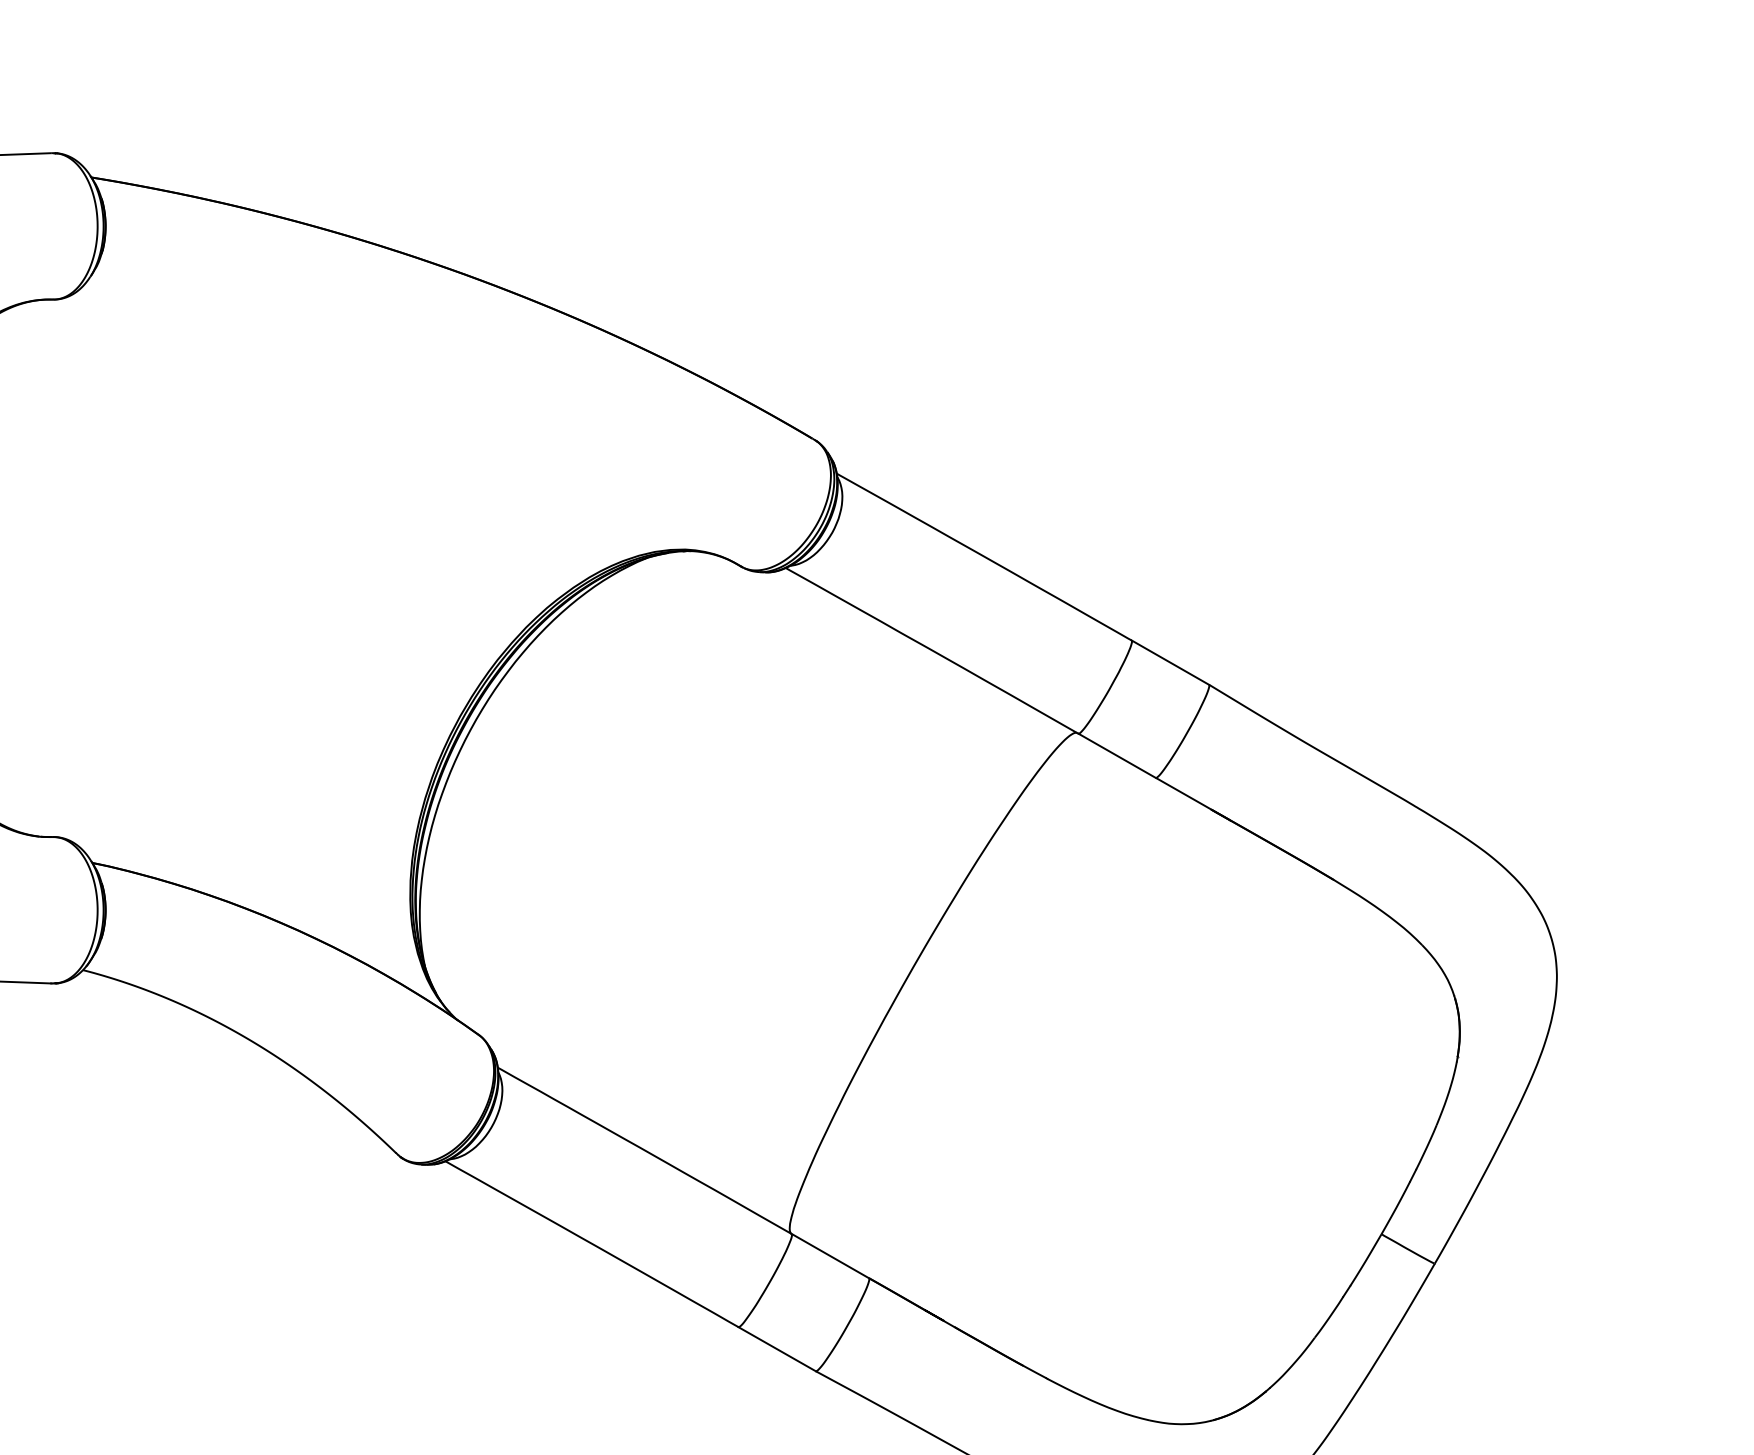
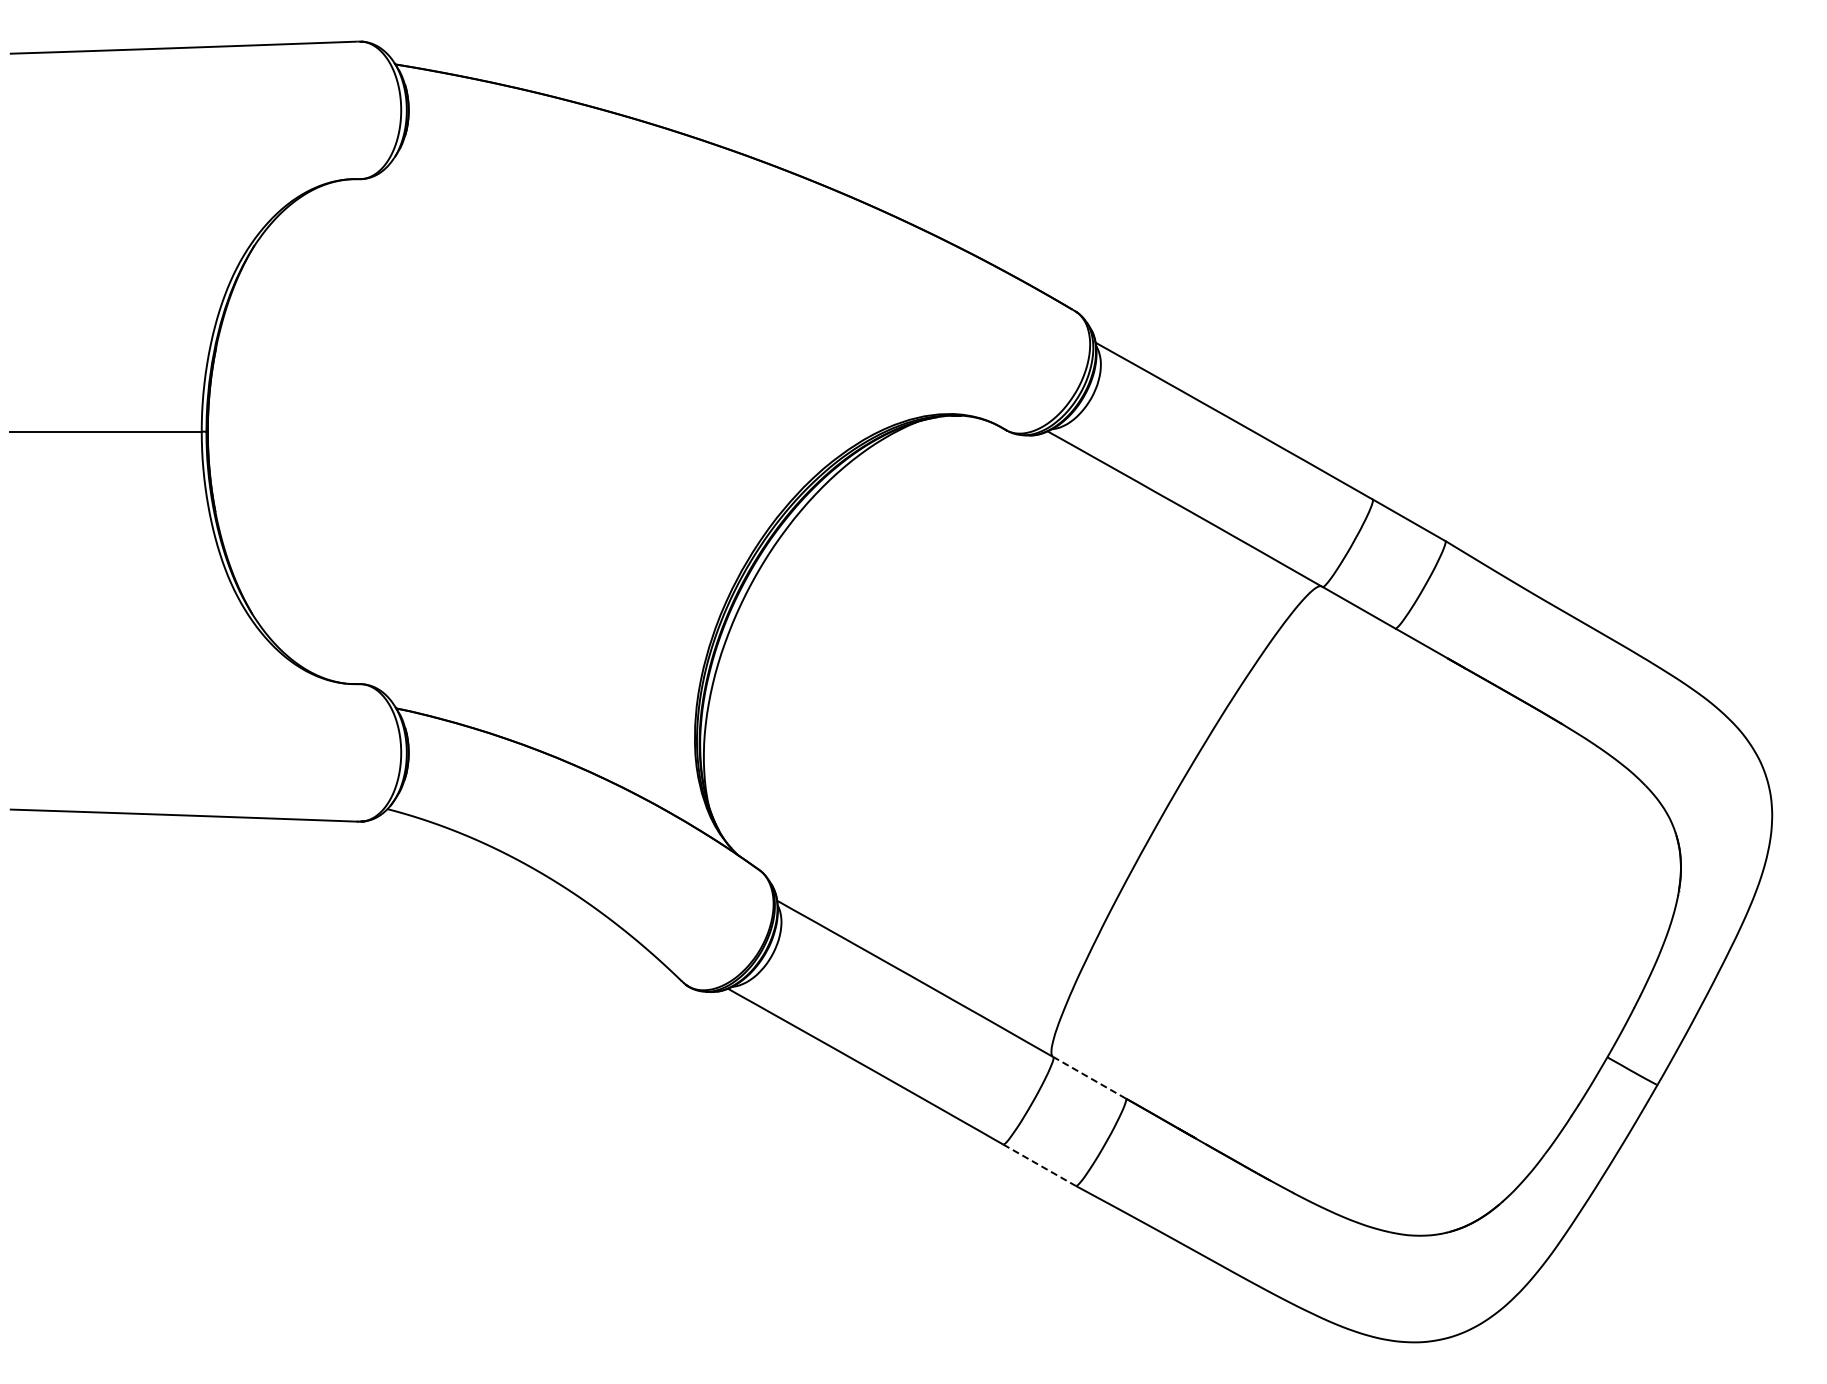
line: (830, 1255) -> (1089, 1077), solid -> dashed
line: (777, 1349) -> (1039, 1165), solid -> dashed

